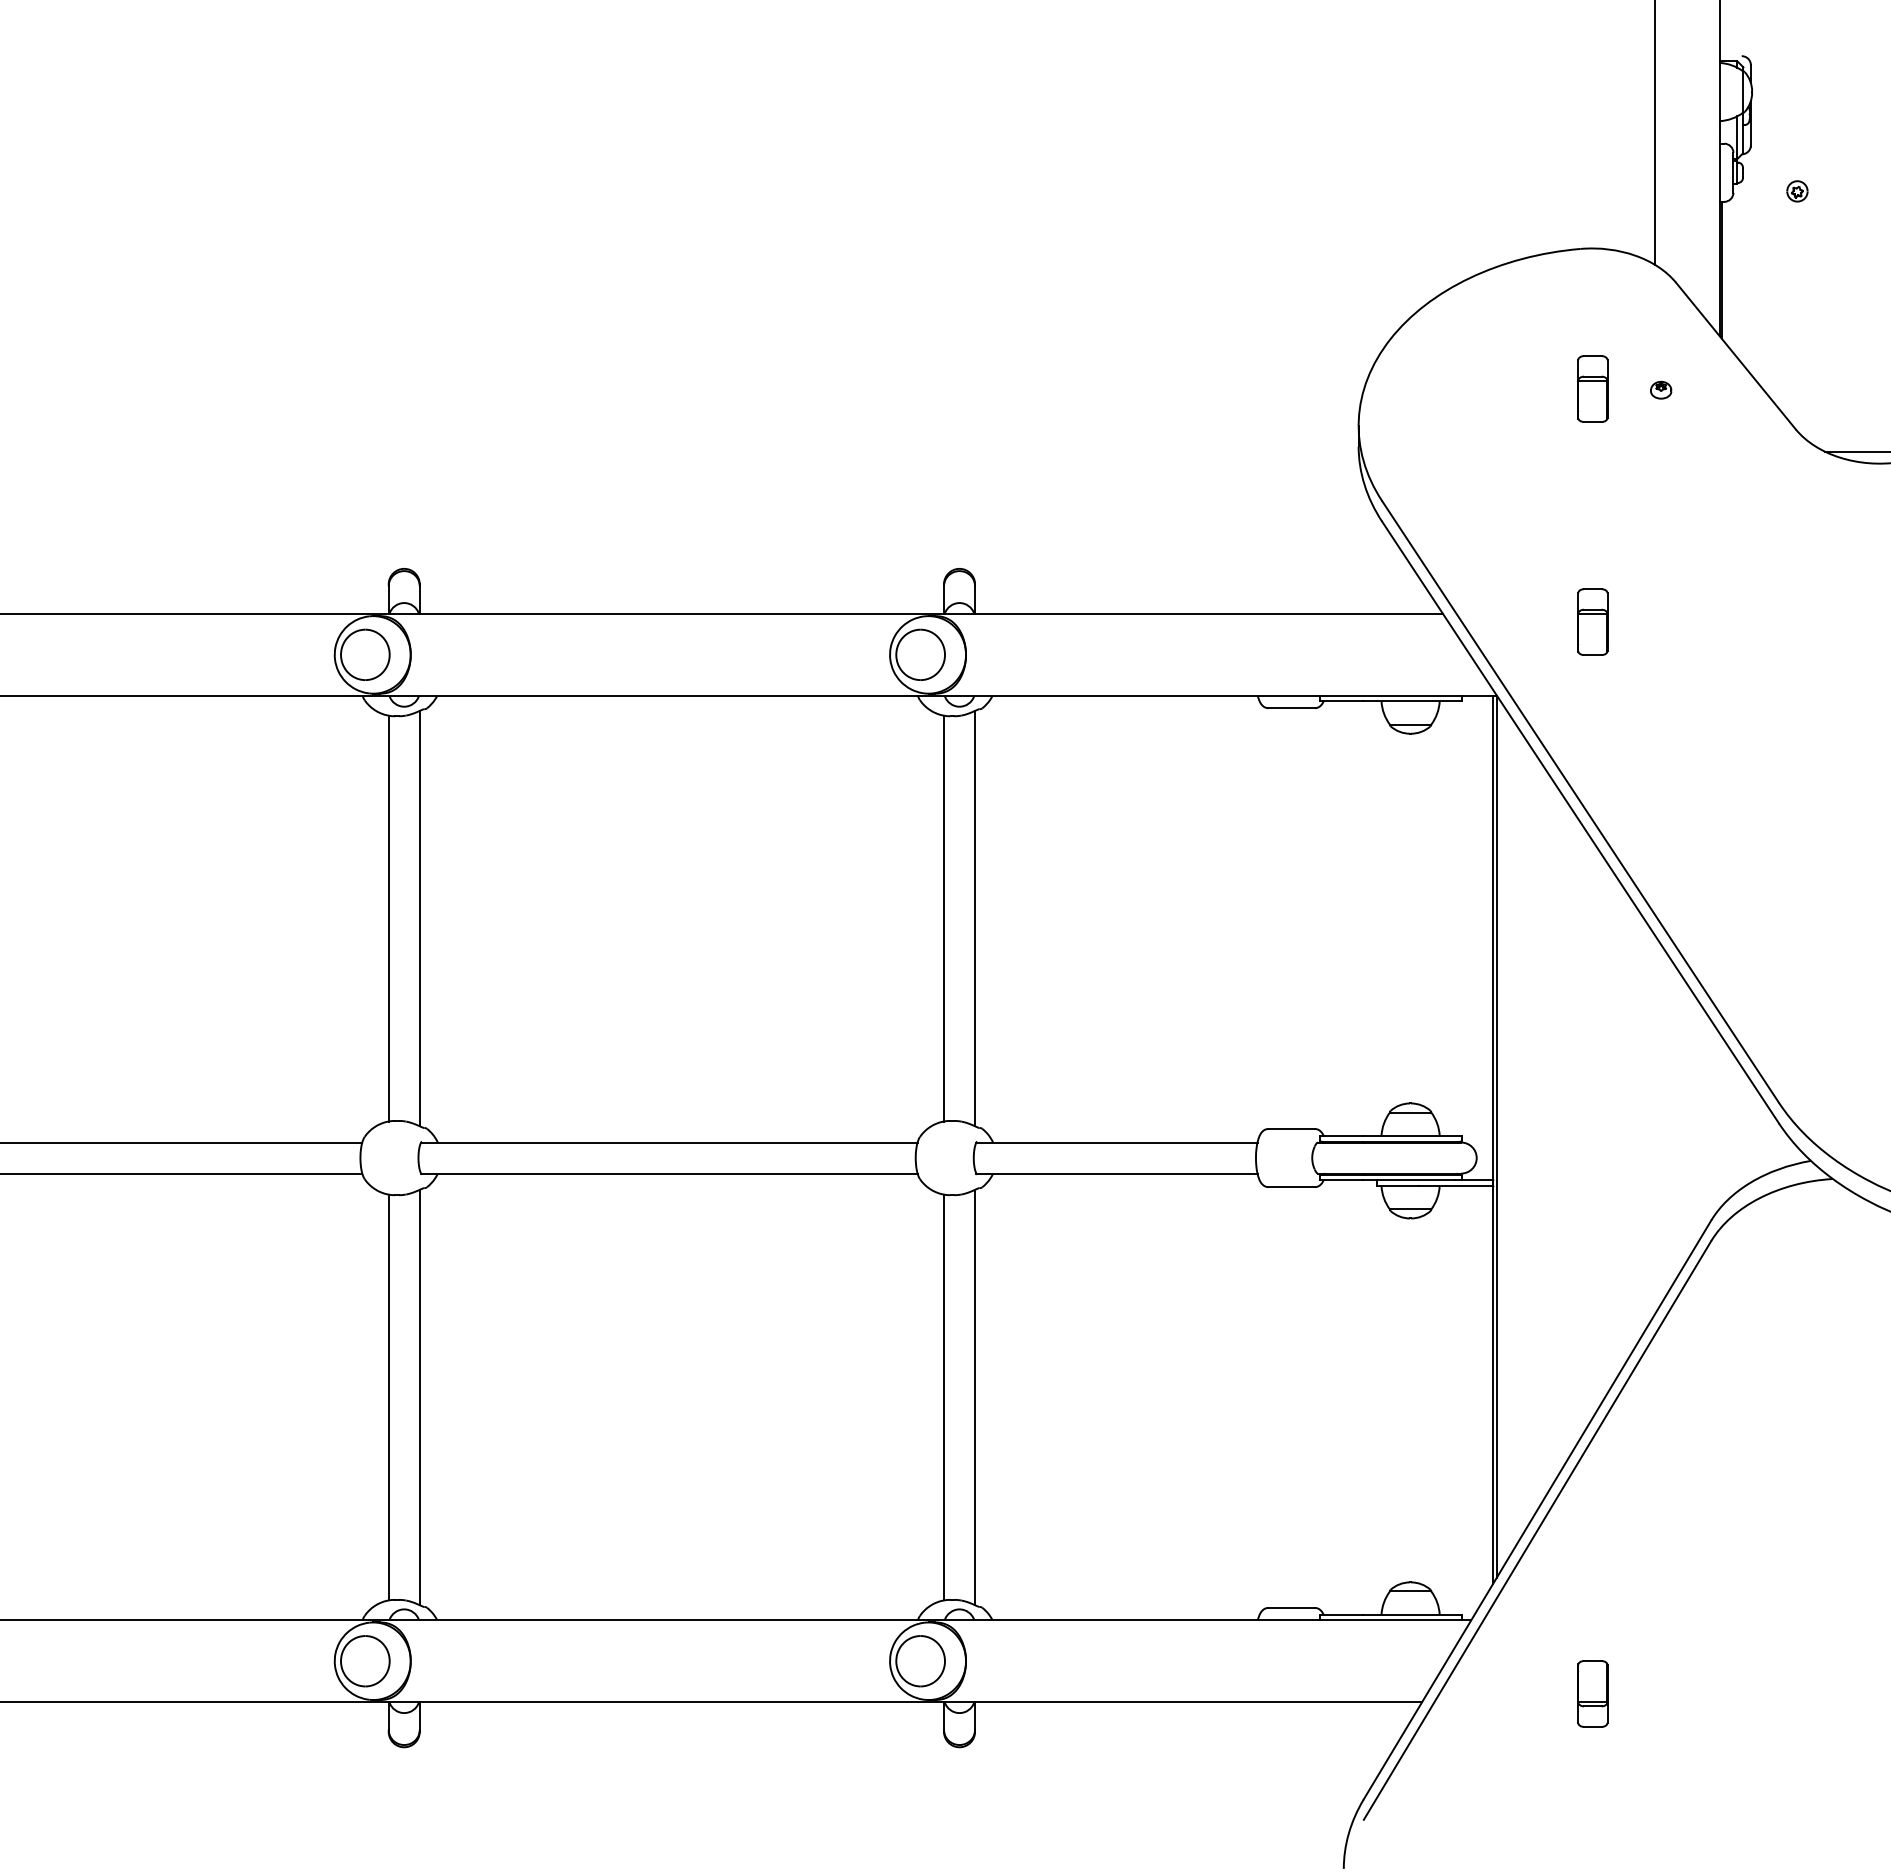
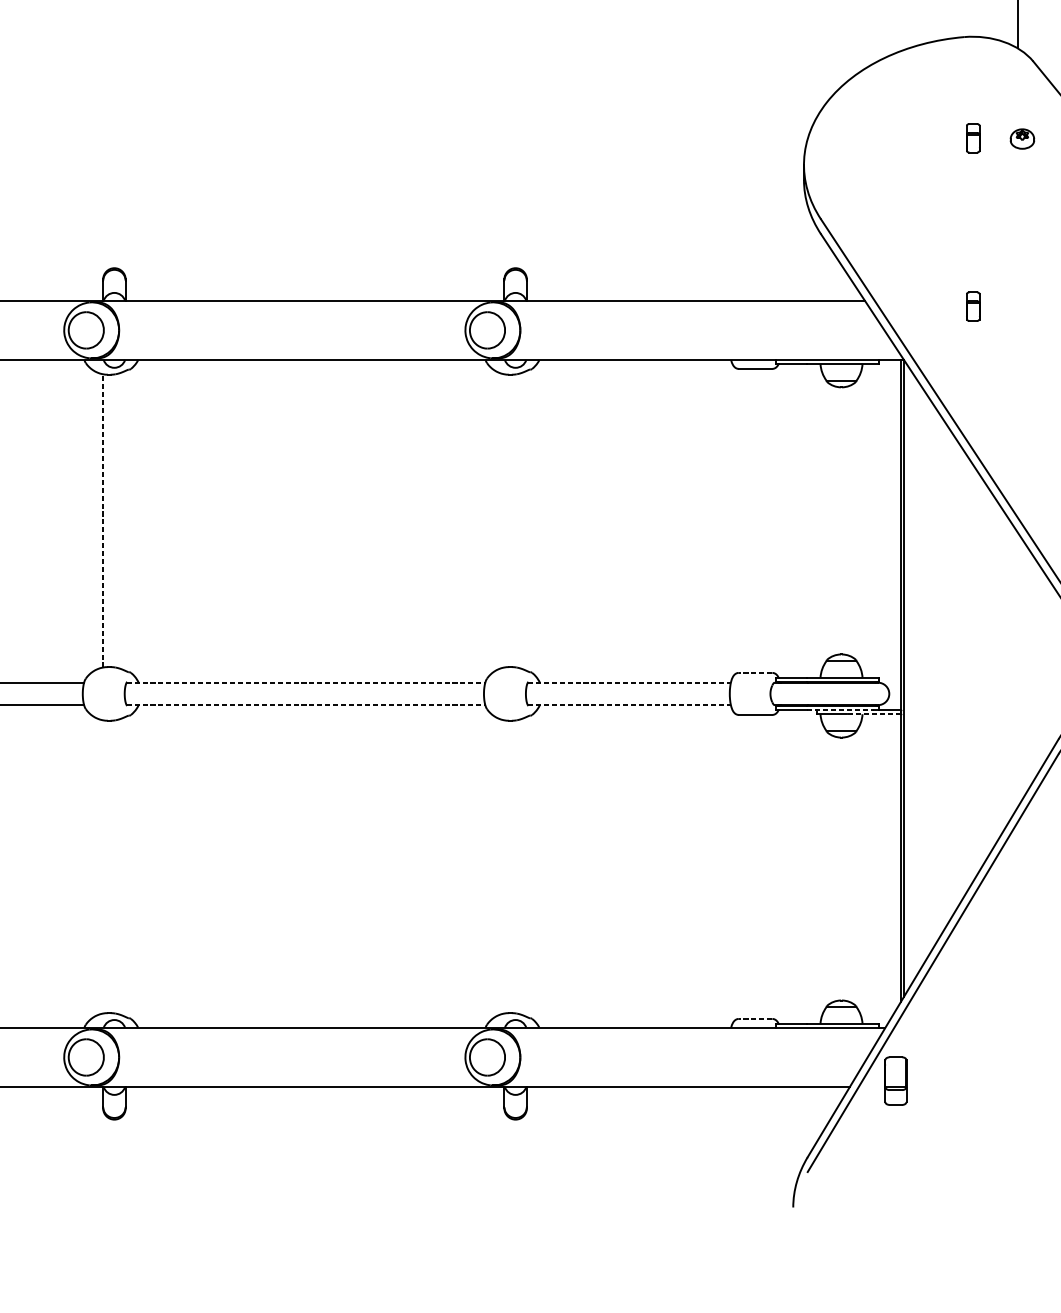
part: (1592, 388) -> (972, 137), size x0.6
part: (1661, 390) -> (1022, 139), size x1.6
part: (1592, 621) -> (972, 306), size x0.6
line: (388, 918) -> (103, 520), solid -> dashed
line: (419, 918) -> (125, 520), removed
line: (944, 918) -> (504, 520), removed
line: (975, 918) -> (527, 520), removed
line: (1291, 1128) -> (755, 672), solid -> dashed
line: (669, 1142) -> (306, 682), solid -> dashed
line: (1116, 1142) -> (629, 682), solid -> dashed
line: (669, 1173) -> (306, 705), solid -> dashed
line: (1116, 1173) -> (629, 705), solid -> dashed
line: (1409, 1180) -> (840, 710), solid -> dashed
line: (1455, 1186) -> (873, 714), solid -> dashed
line: (388, 1397) -> (103, 866), removed
line: (419, 1397) -> (125, 866), removed
line: (944, 1397) -> (504, 866), removed
line: (975, 1397) -> (527, 866), removed
line: (1291, 1607) -> (755, 1018), solid -> dashed
part: (1592, 1693) -> (895, 1080), moved

